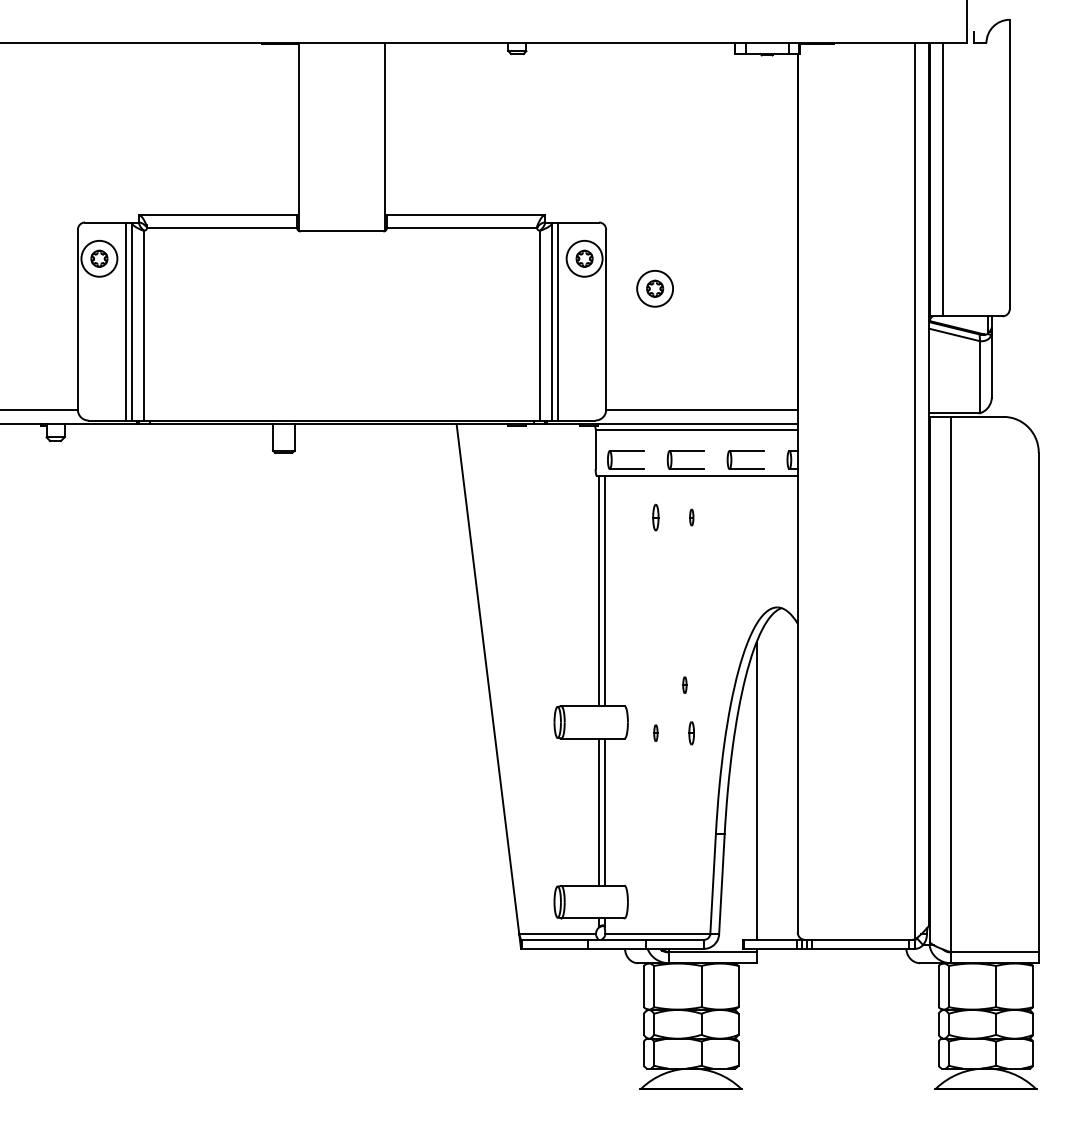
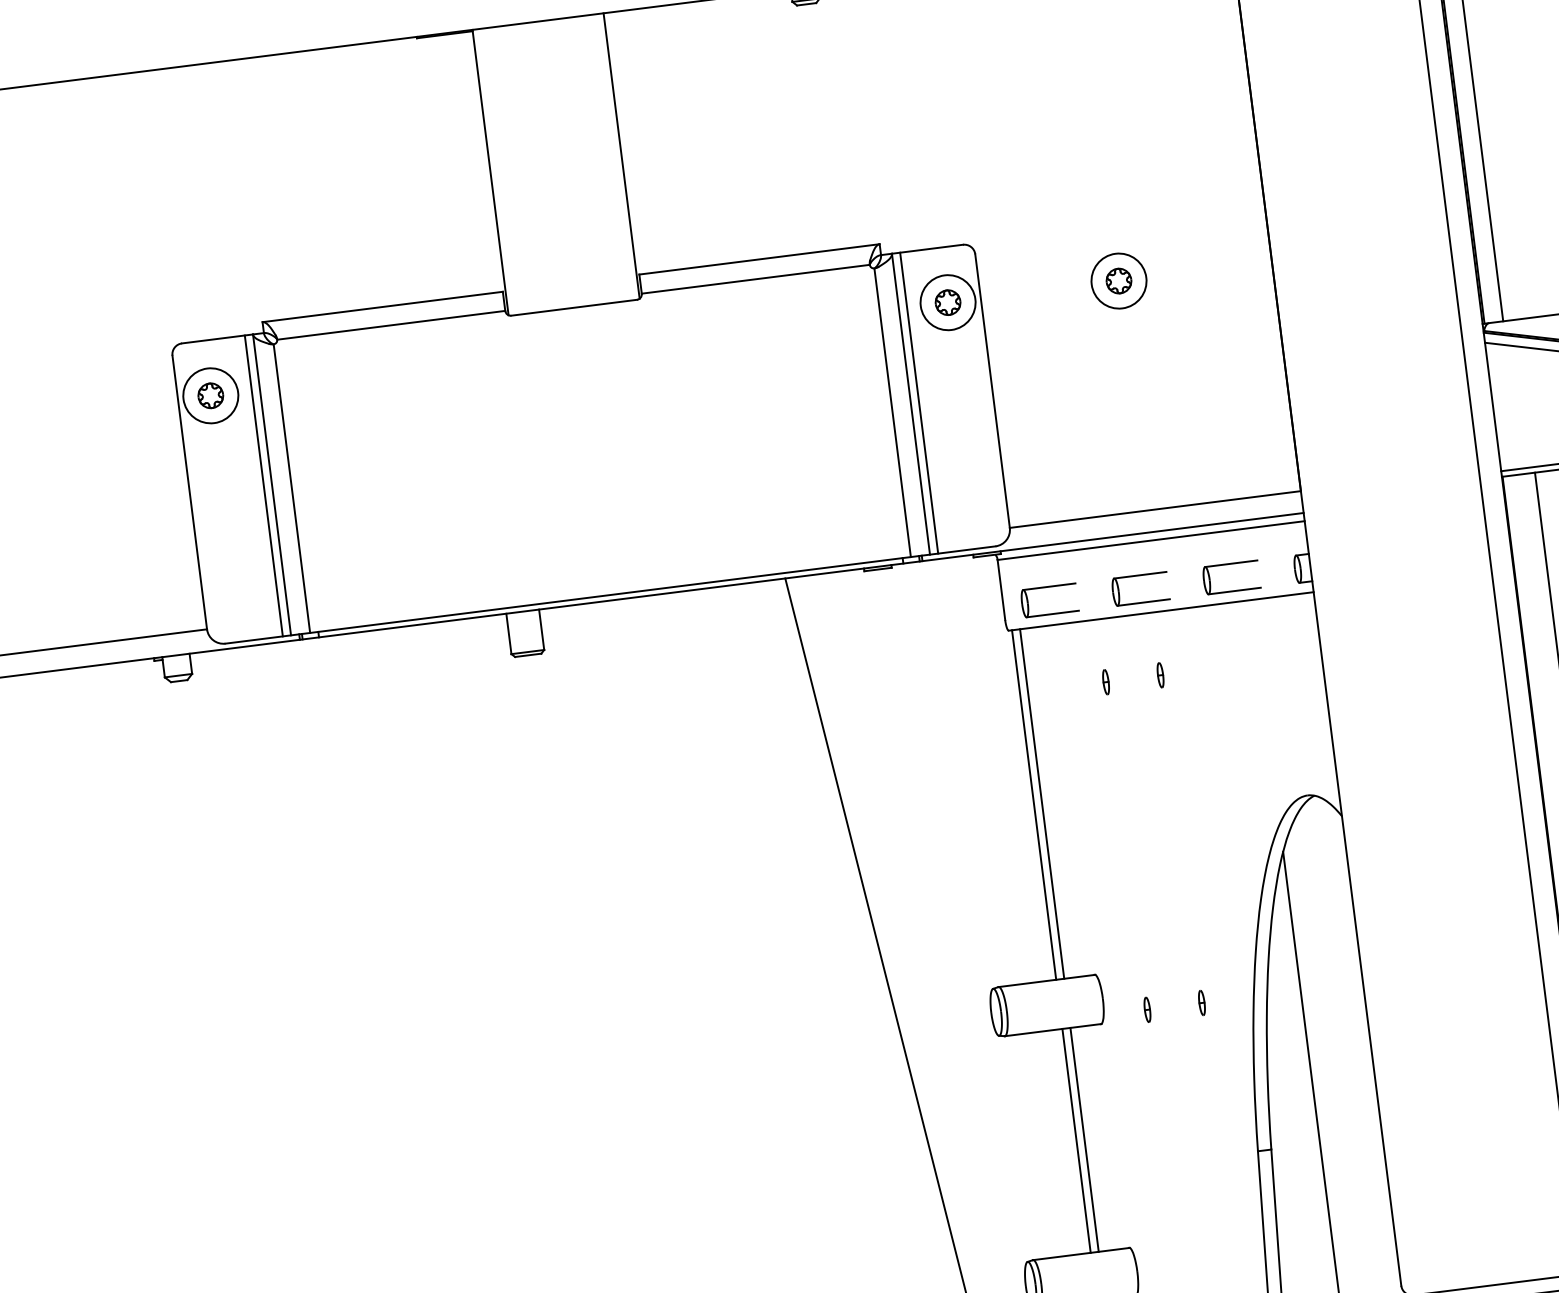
part: (654, 288) -> (1118, 280), moved
part: (655, 517) -> (1105, 682), size x0.62
part: (684, 684) -> (1181, 930), removed
part: (691, 732) -> (1201, 1001), size x0.71

